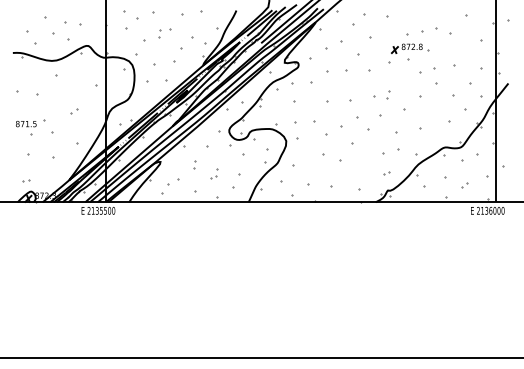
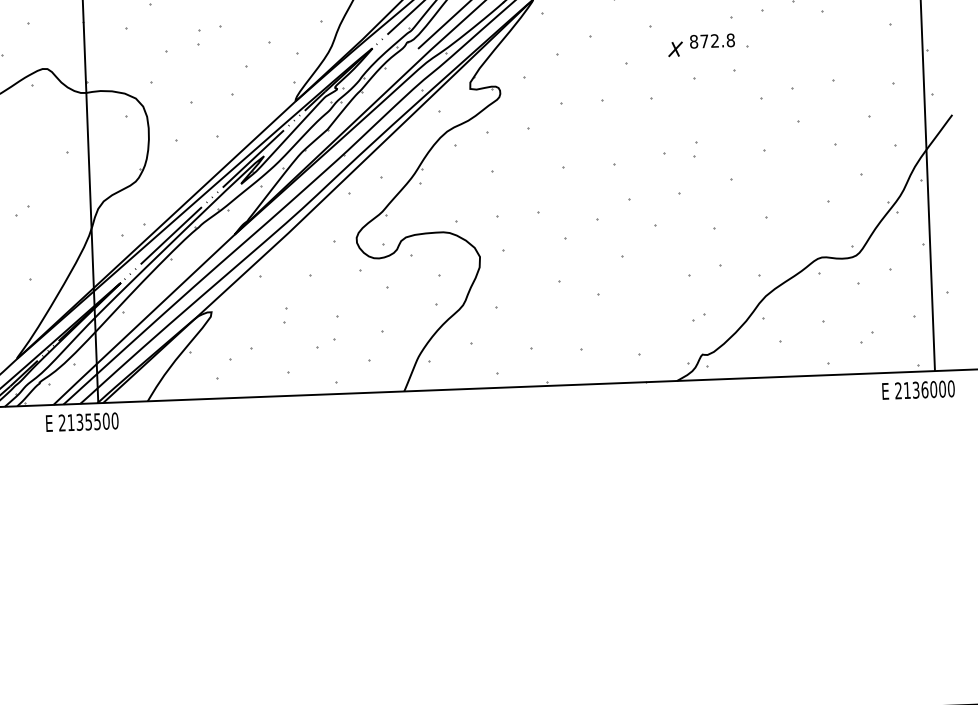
part: (410, 48) -> (708, 44), moved
part: (214, 173) -> (328, 332), size x1.6

